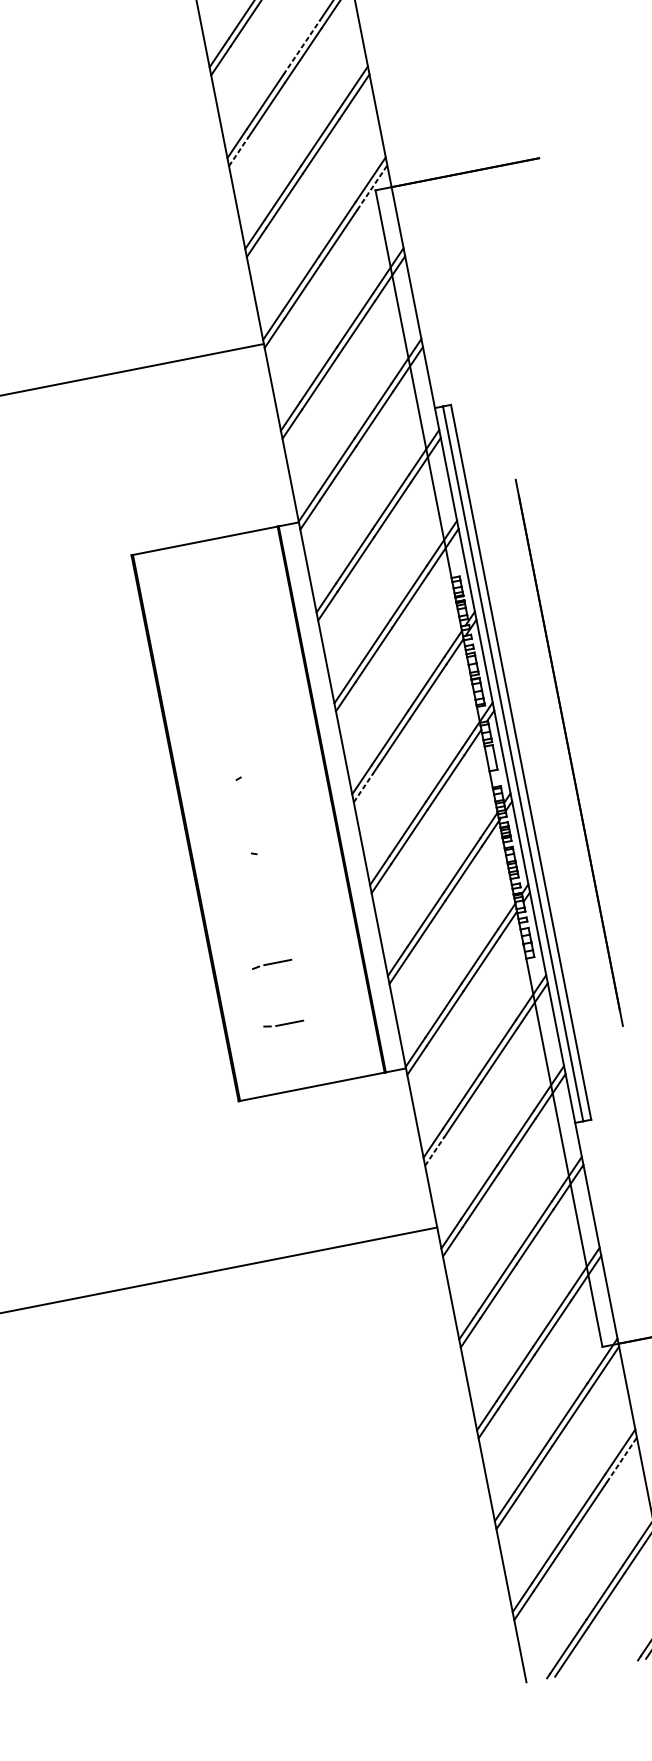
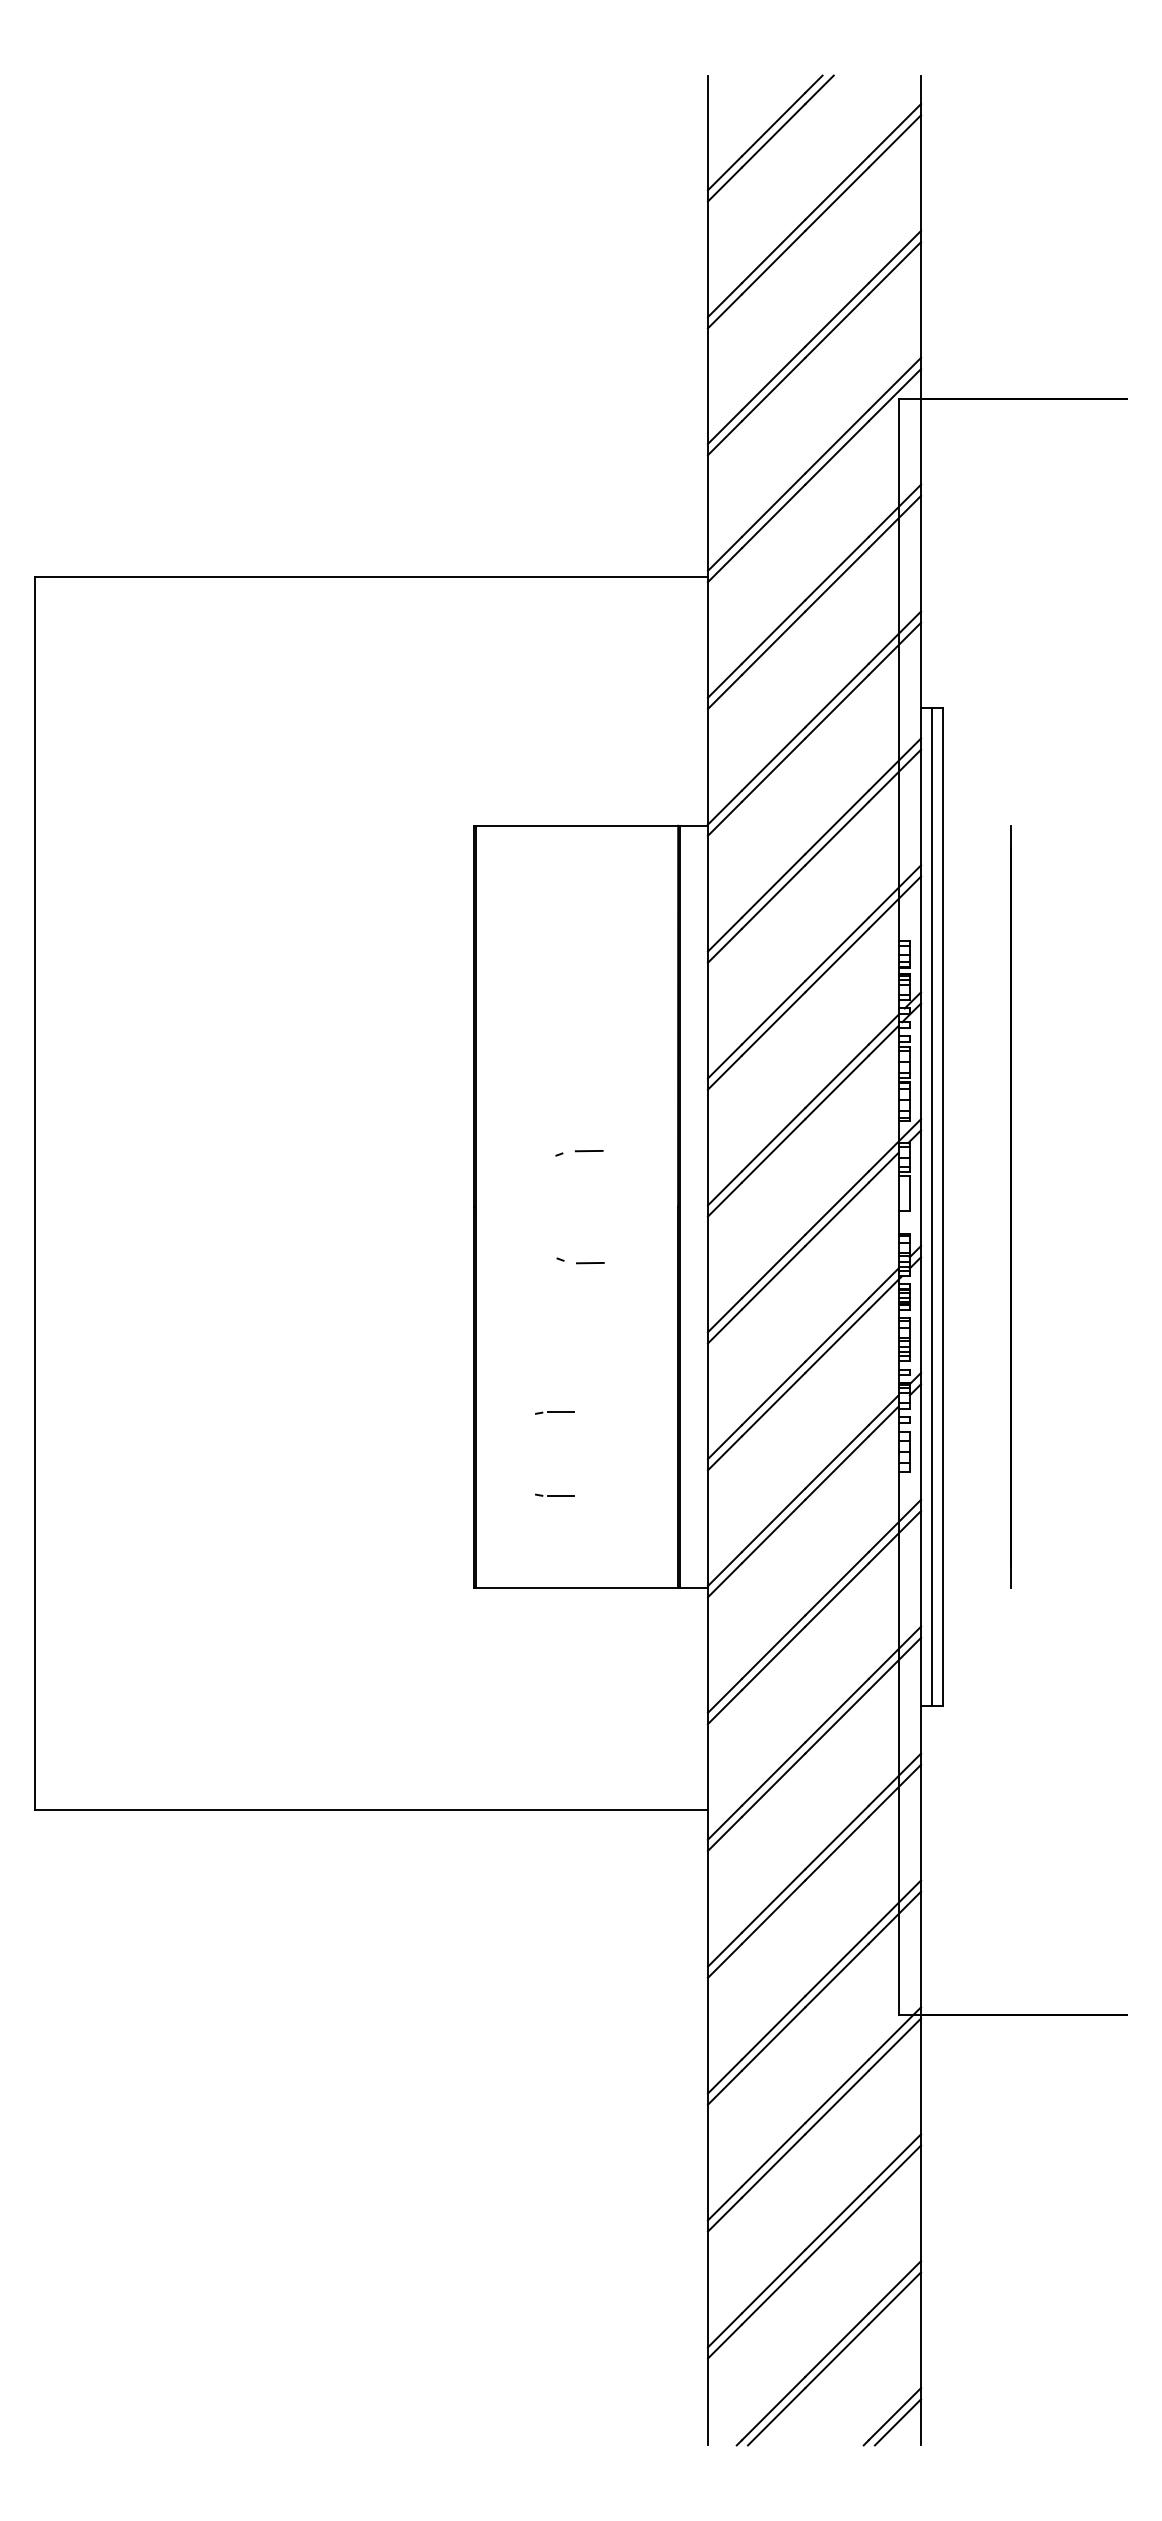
line: (302, 47) -> (837, 188), dashed -> solid
line: (239, 151) -> (725, 311), dashed -> solid
line: (372, 188) -> (894, 395), dashed -> solid
line: (258, 771) -> (588, 1150), added
line: (363, 787) -> (725, 1199), dashed -> solid
line: (275, 851) -> (589, 1262), added
part: (271, 964) -> (554, 1412), size x0.71
part: (282, 1022) -> (554, 1494), size x0.71
line: (435, 1150) -> (725, 1706), dashed -> solid
line: (621, 1459) -> (894, 2171), dashed -> solid

